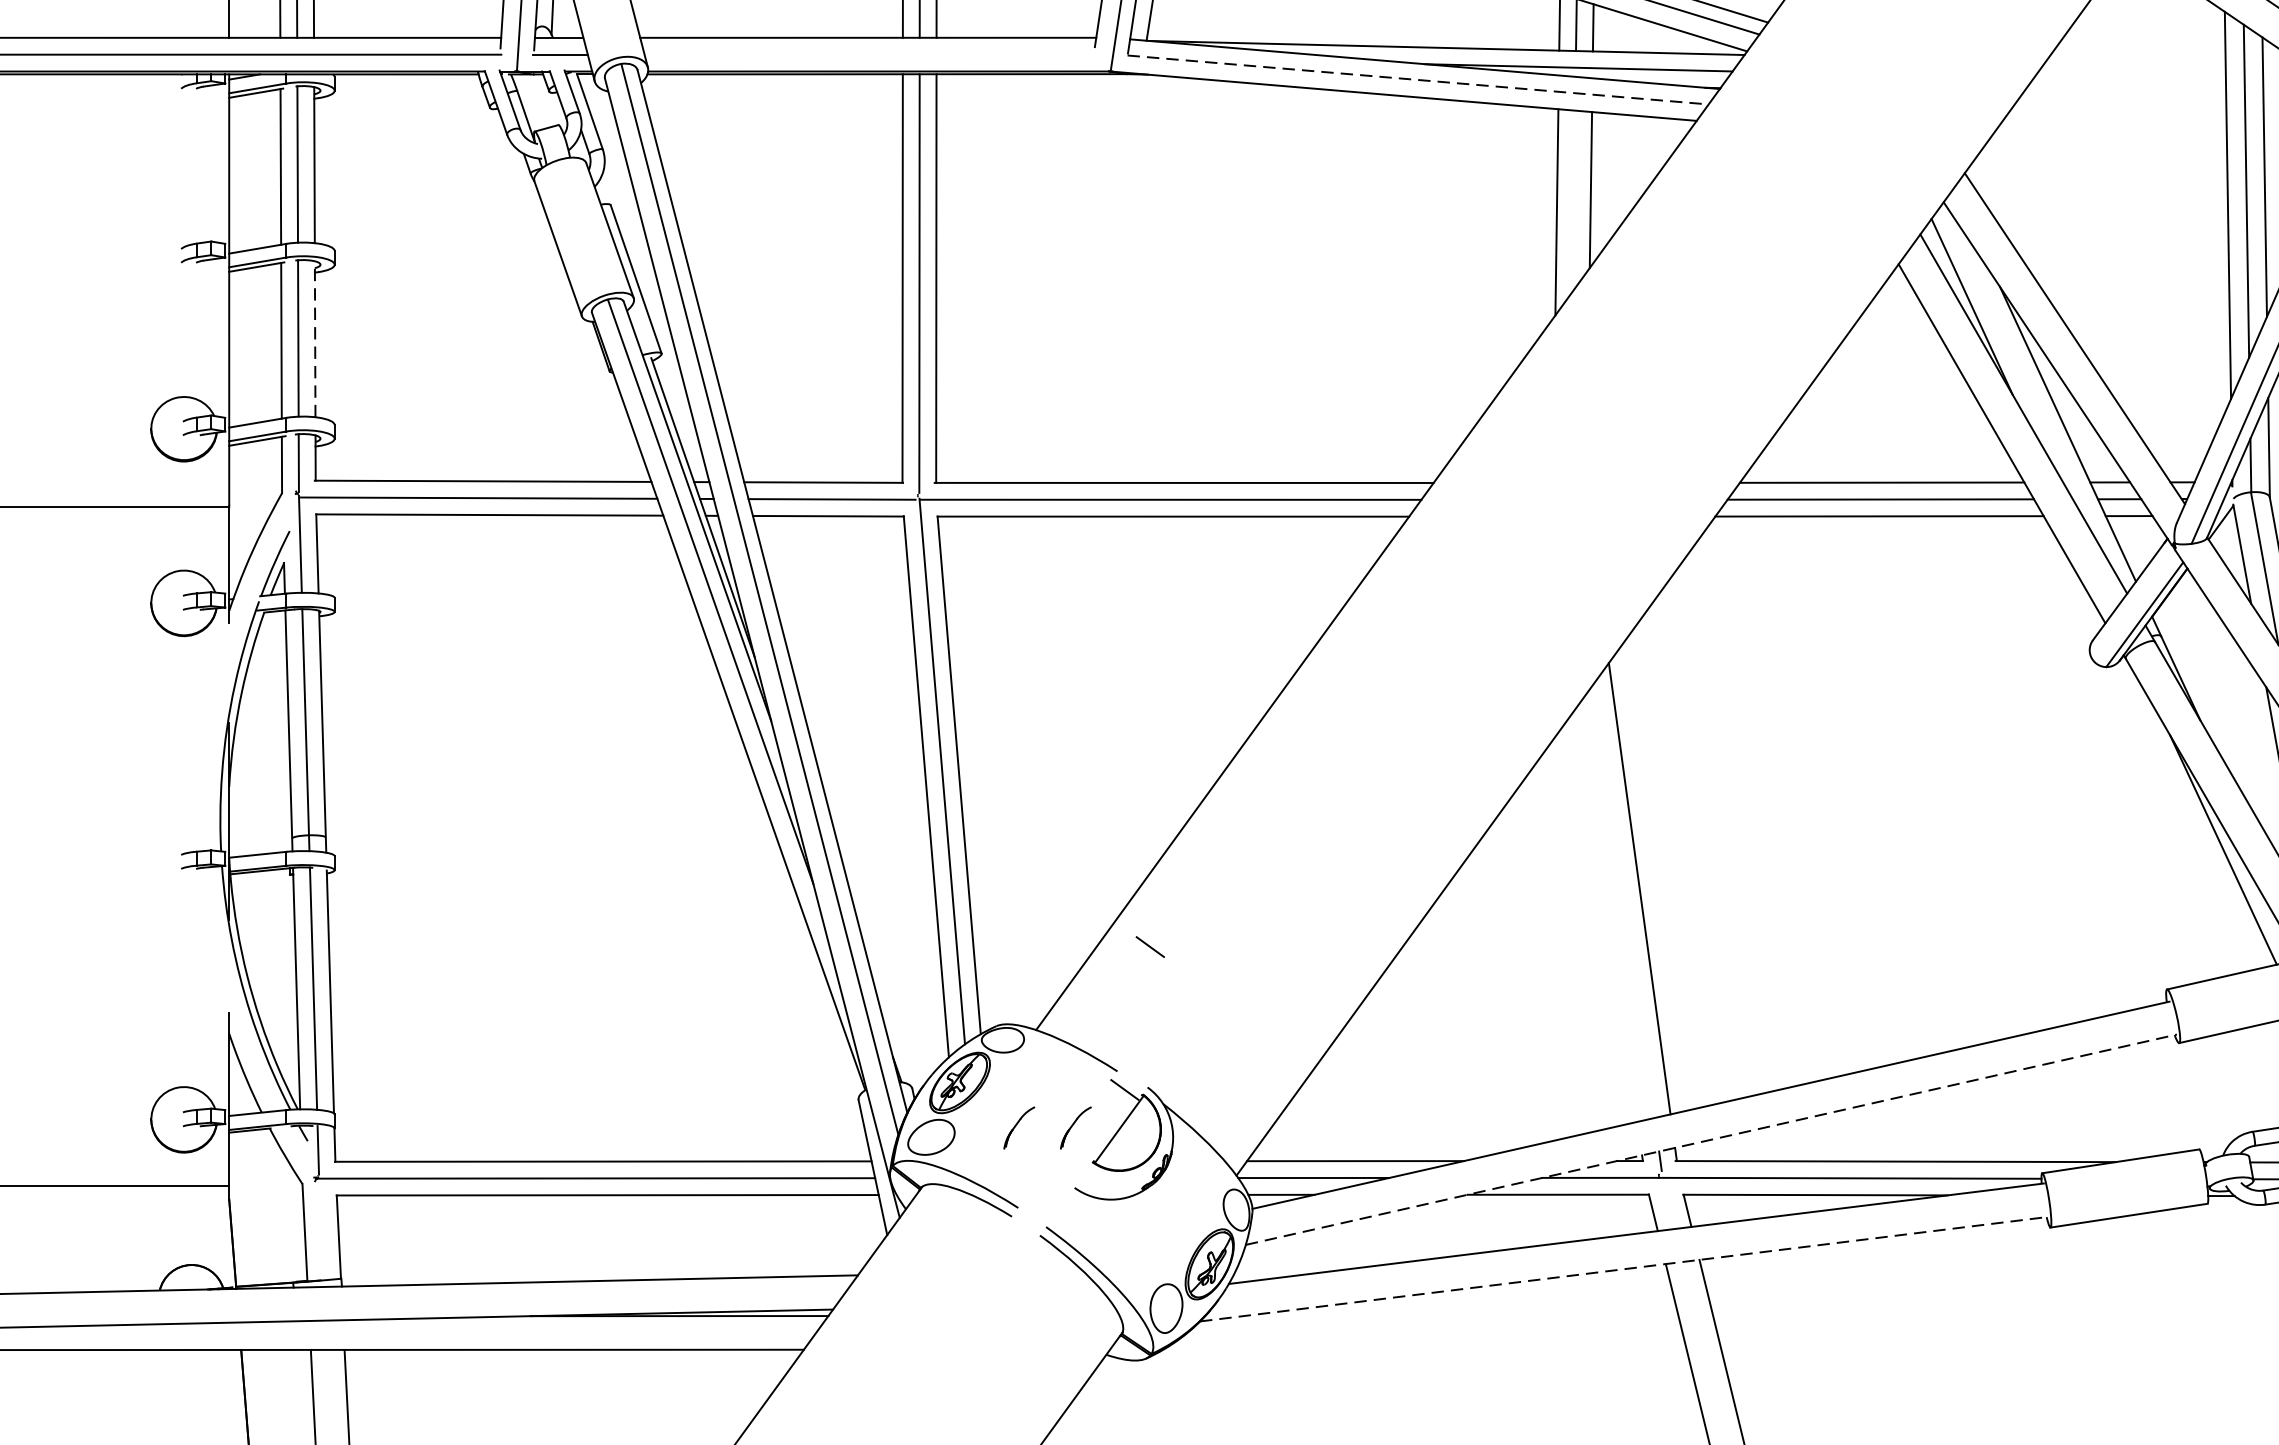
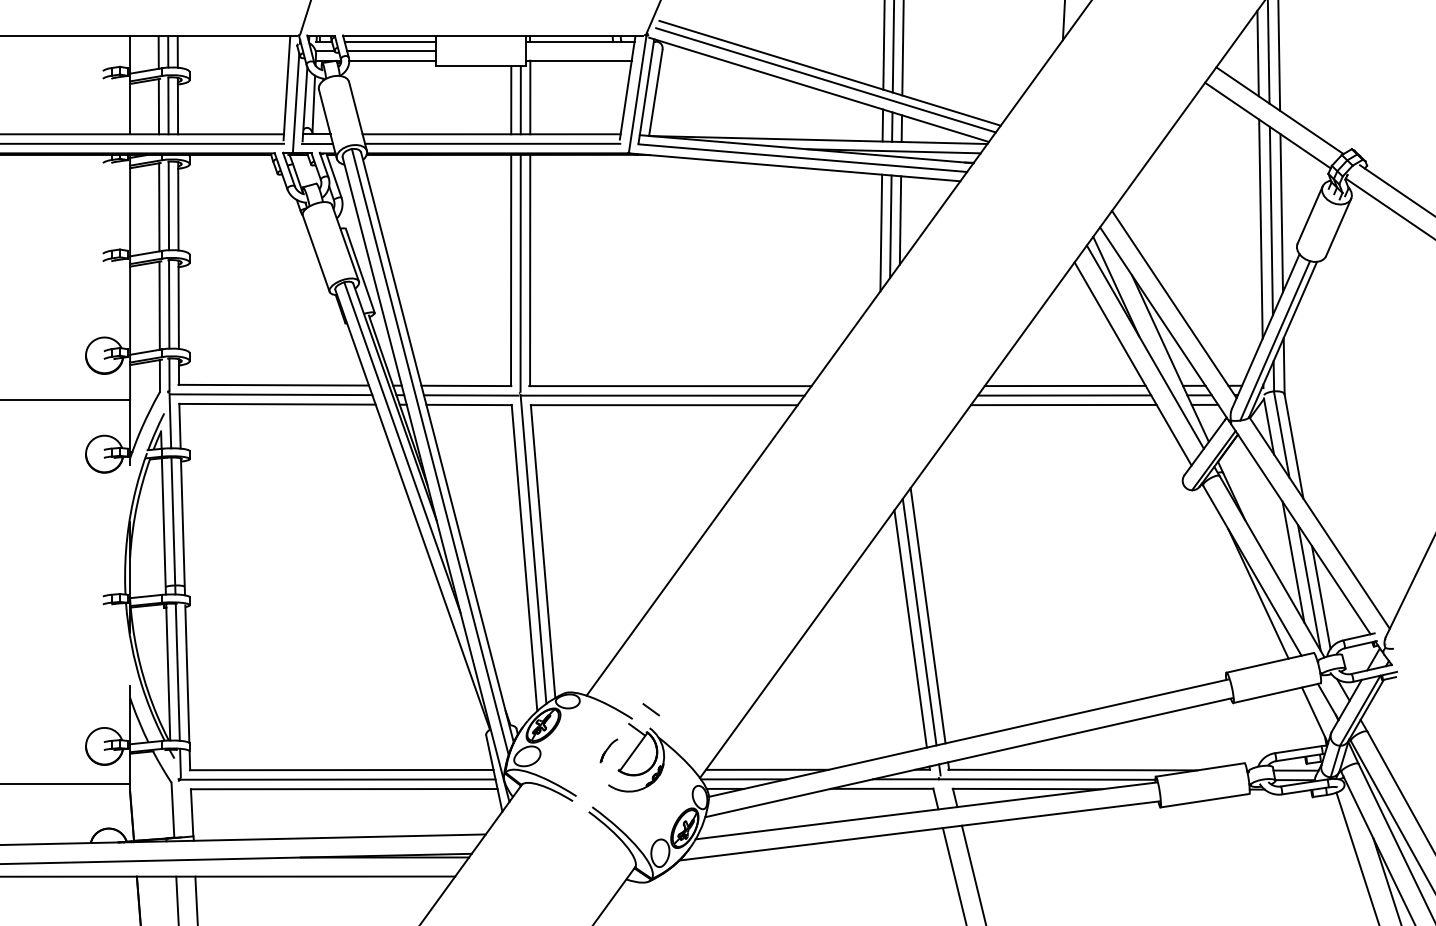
line: (869, 54) -> (492, 143), added
line: (1417, 80) -> (802, 158), dashed -> solid
line: (1573, 200) -> (890, 226), added
line: (314, 338) -> (178, 304), dashed -> solid
line: (1624, 898) -> (919, 621), added
line: (1608, 911) -> (910, 628), added
line: (1149, 946) -> (650, 709), moved
part: (1018, 1126) -> (576, 750), removed
line: (1712, 1139) -> (969, 757), dashed -> solid
line: (1624, 1268) -> (919, 830), dashed -> solid

